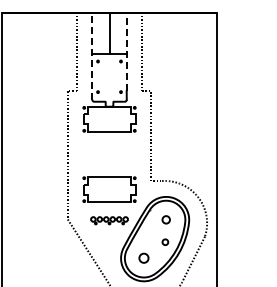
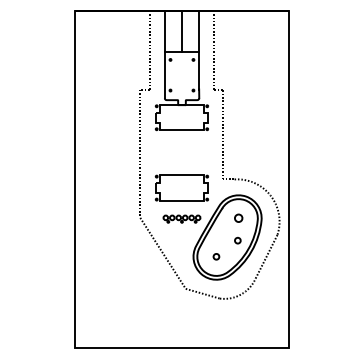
line: (127, 51) -> (199, 49), dashed -> solid
line: (92, 56) -> (164, 54), dashed -> solid
circle: (144, 258) -> (216, 256), size x0.62

